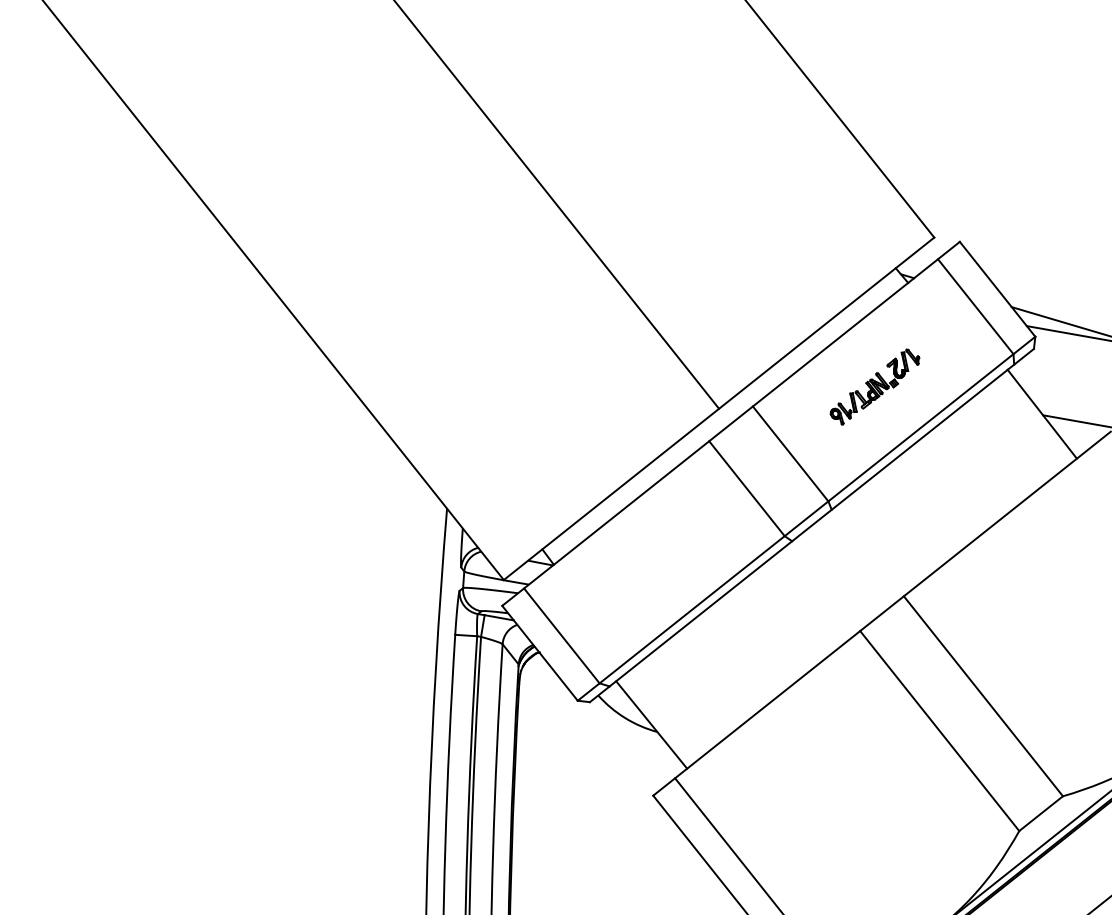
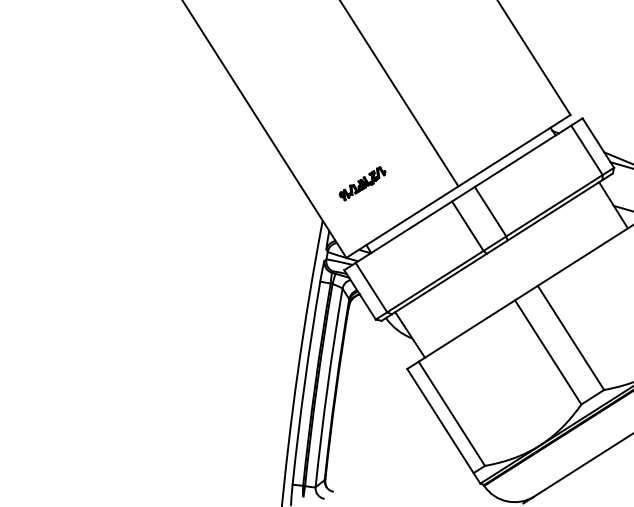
part: (874, 386) -> (362, 183), moved

